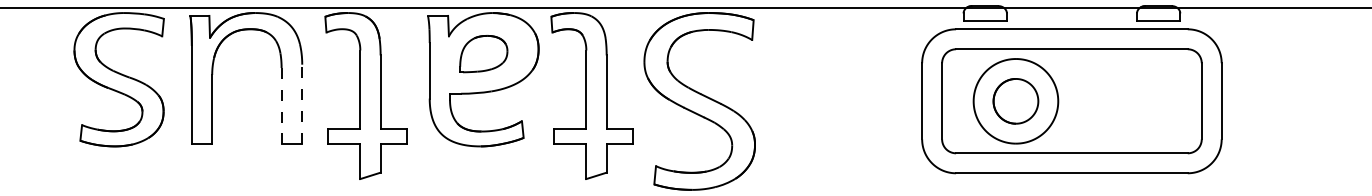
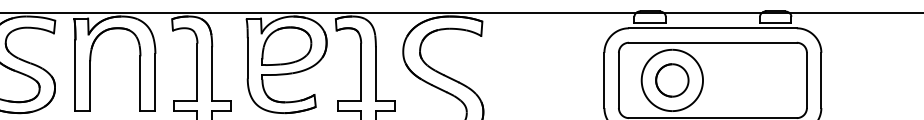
part: (483, 53) -> (286, 45), size x1.43
line: (302, 104) -> (155, 82), dashed -> solid
line: (281, 105) -> (140, 83), dashed -> solid

